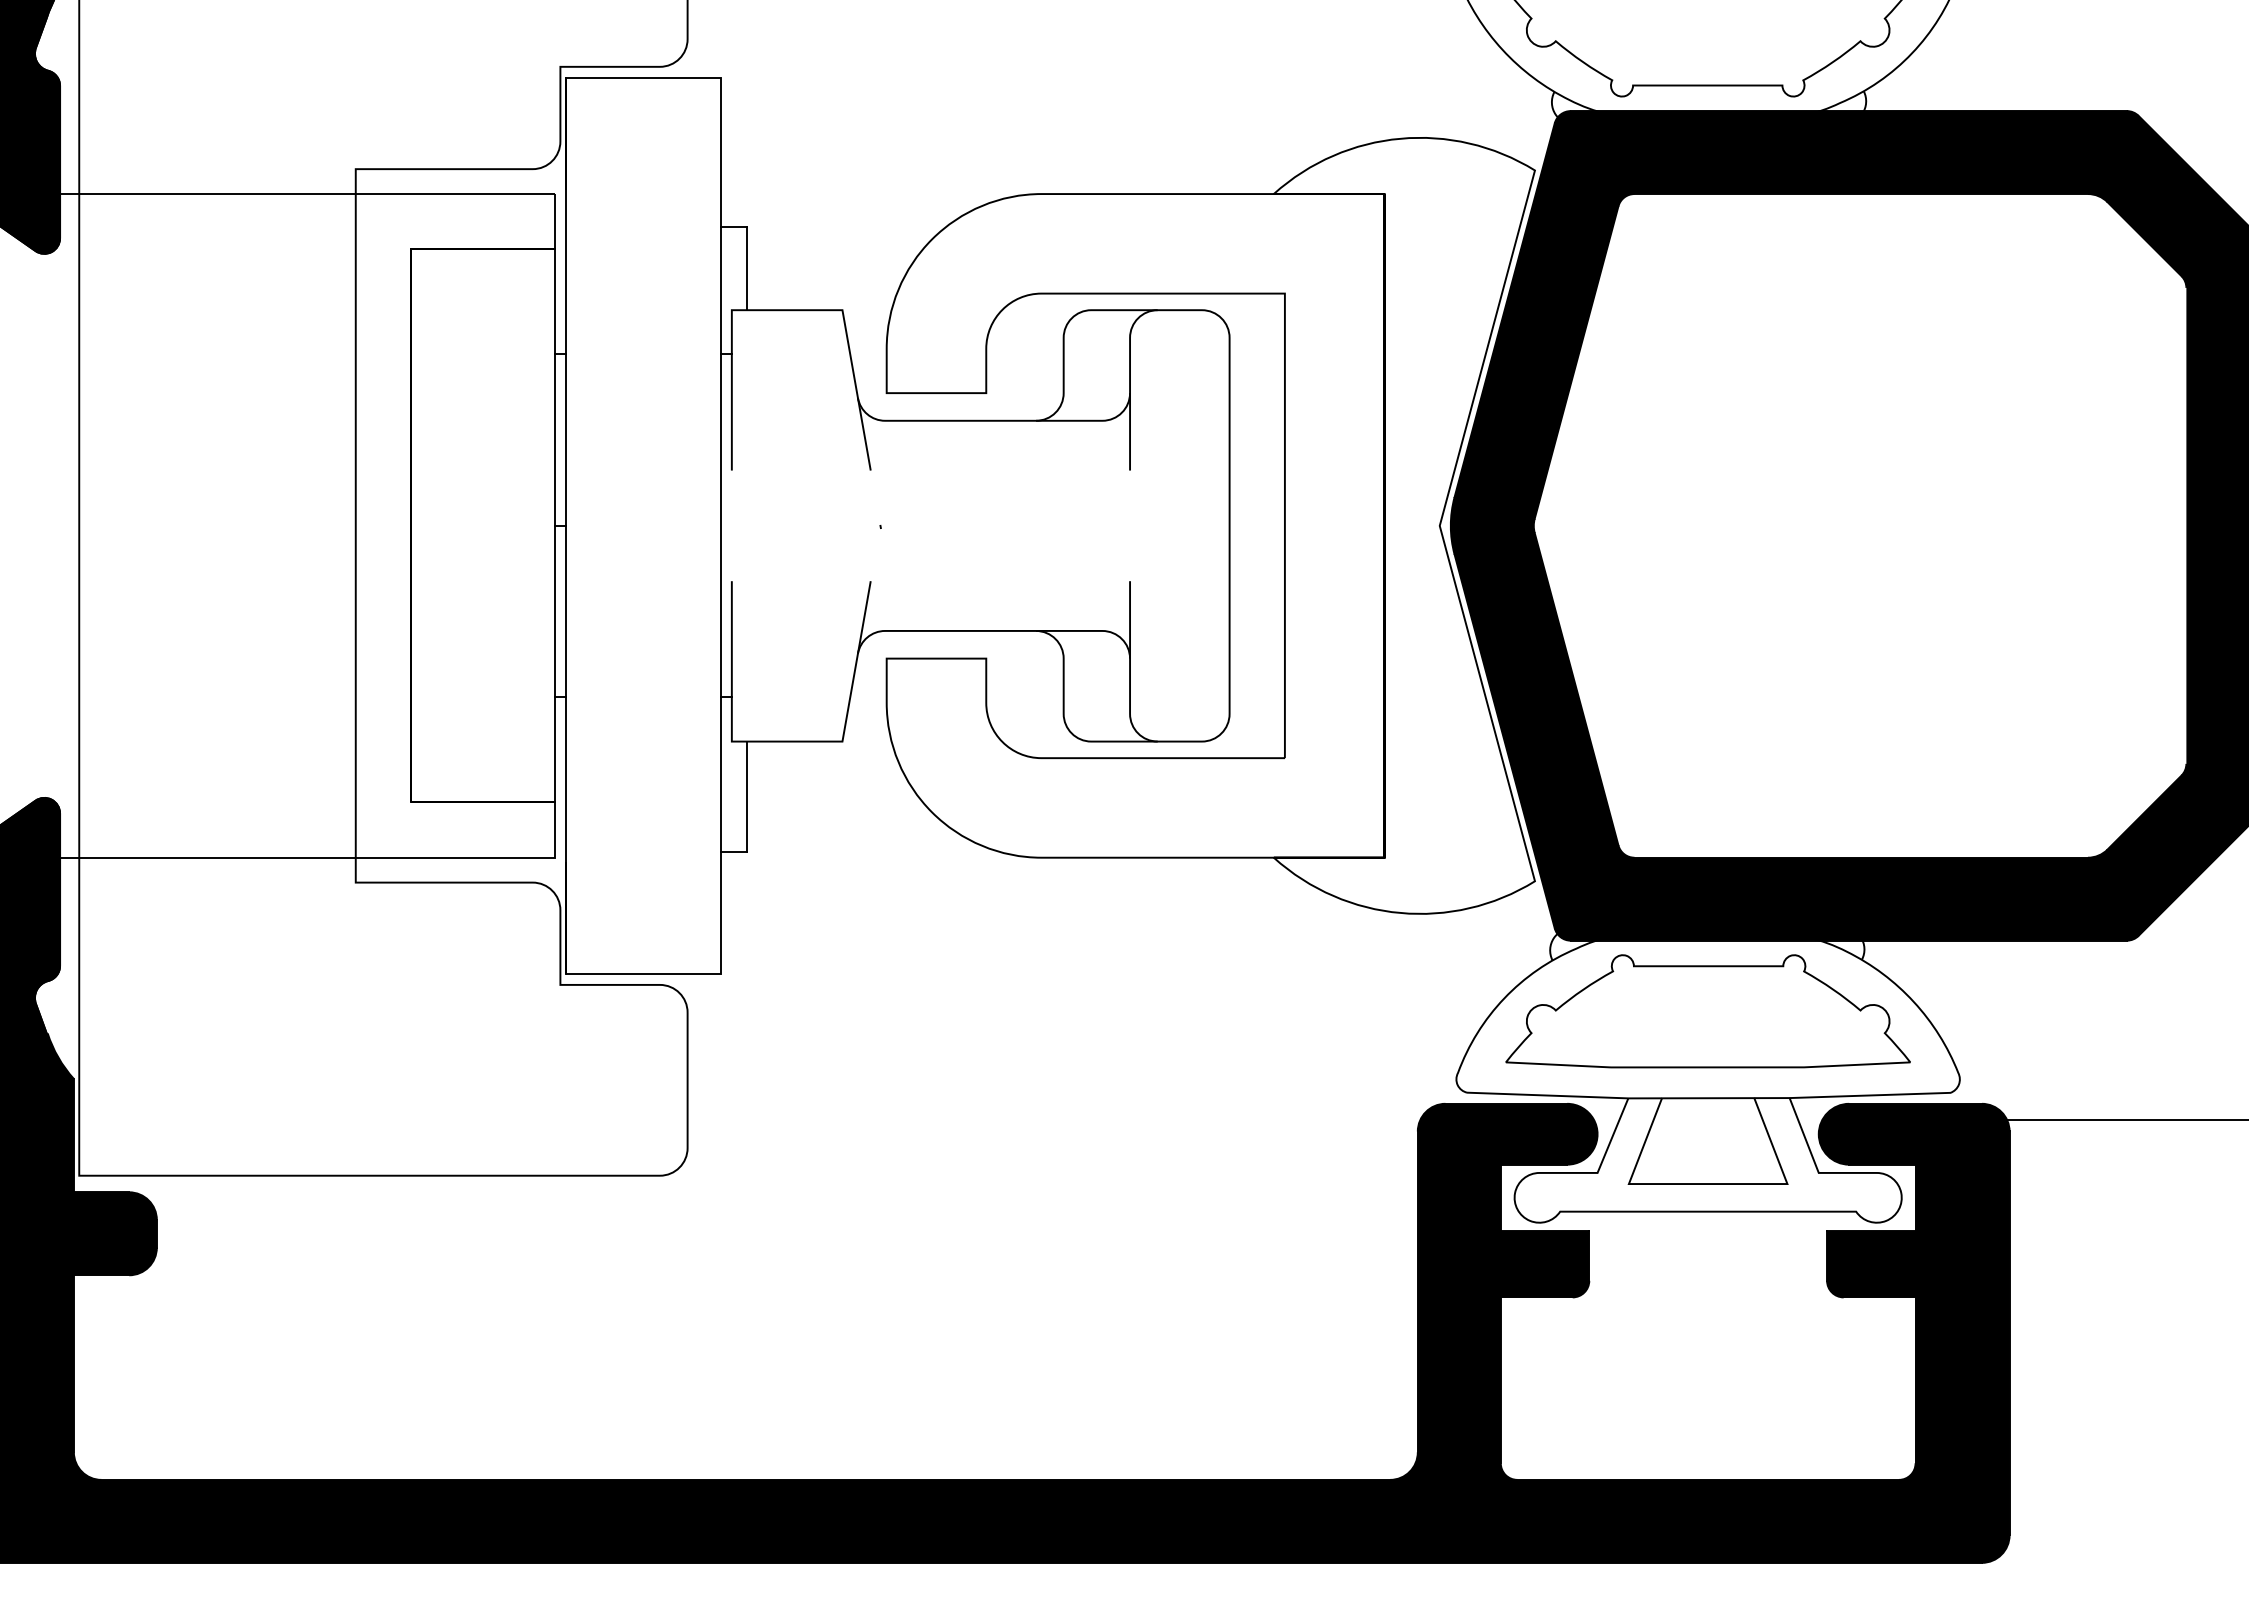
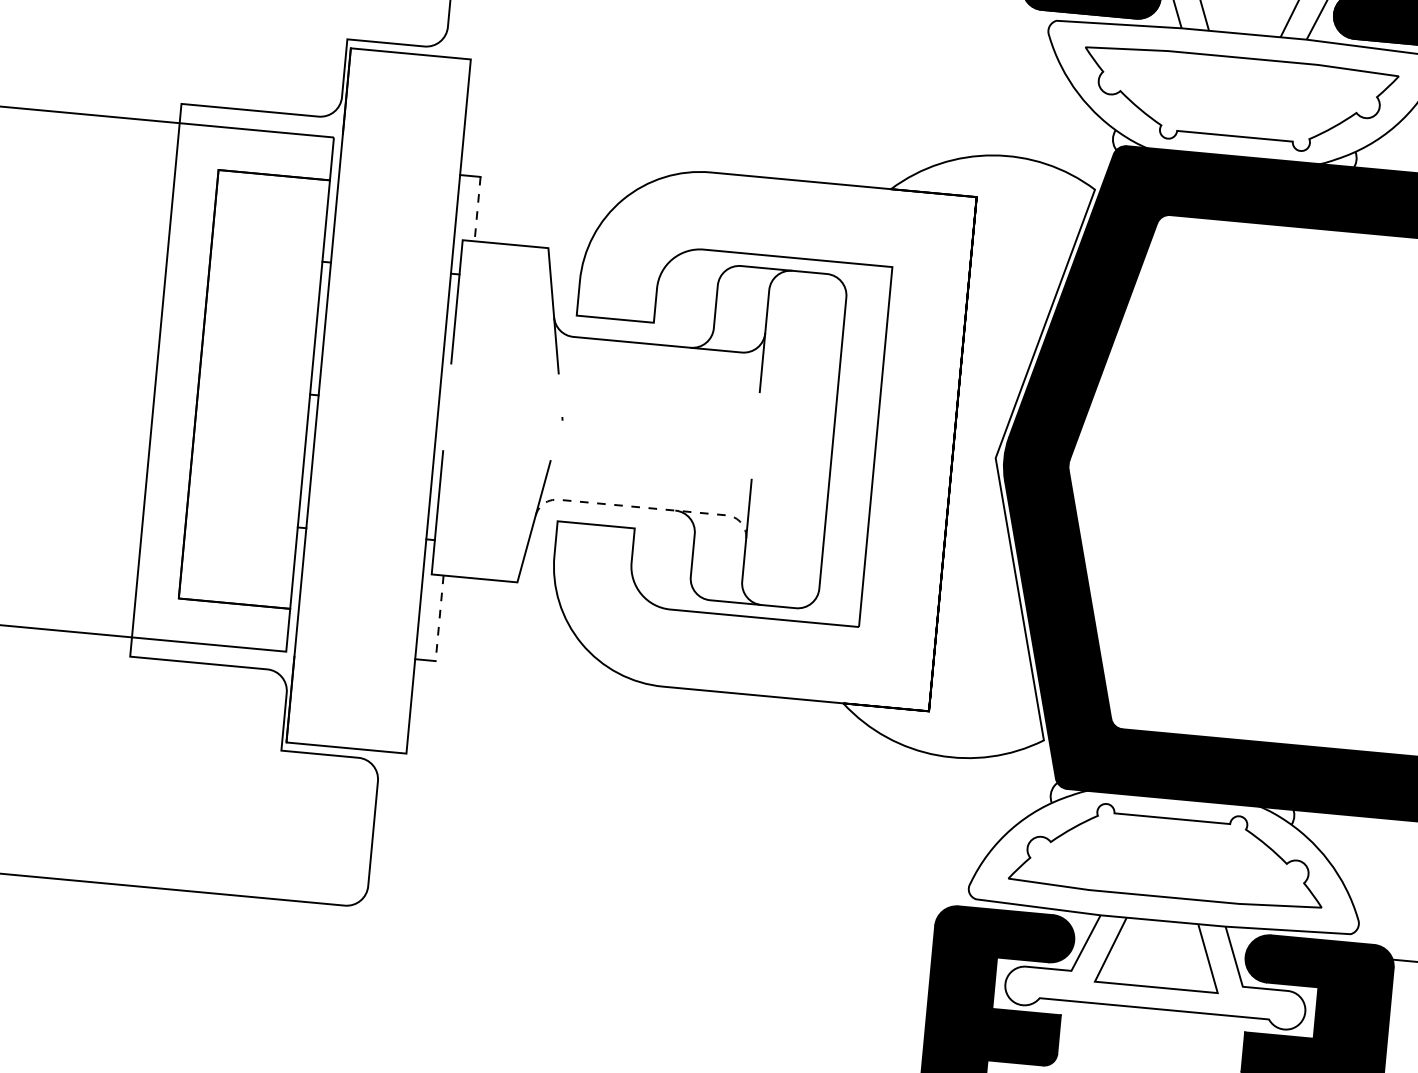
line: (747, 268) -> (477, 209), solid -> dashed
line: (999, 630) -> (647, 507), solid -> dashed
line: (747, 797) -> (439, 618), solid -> dashed

